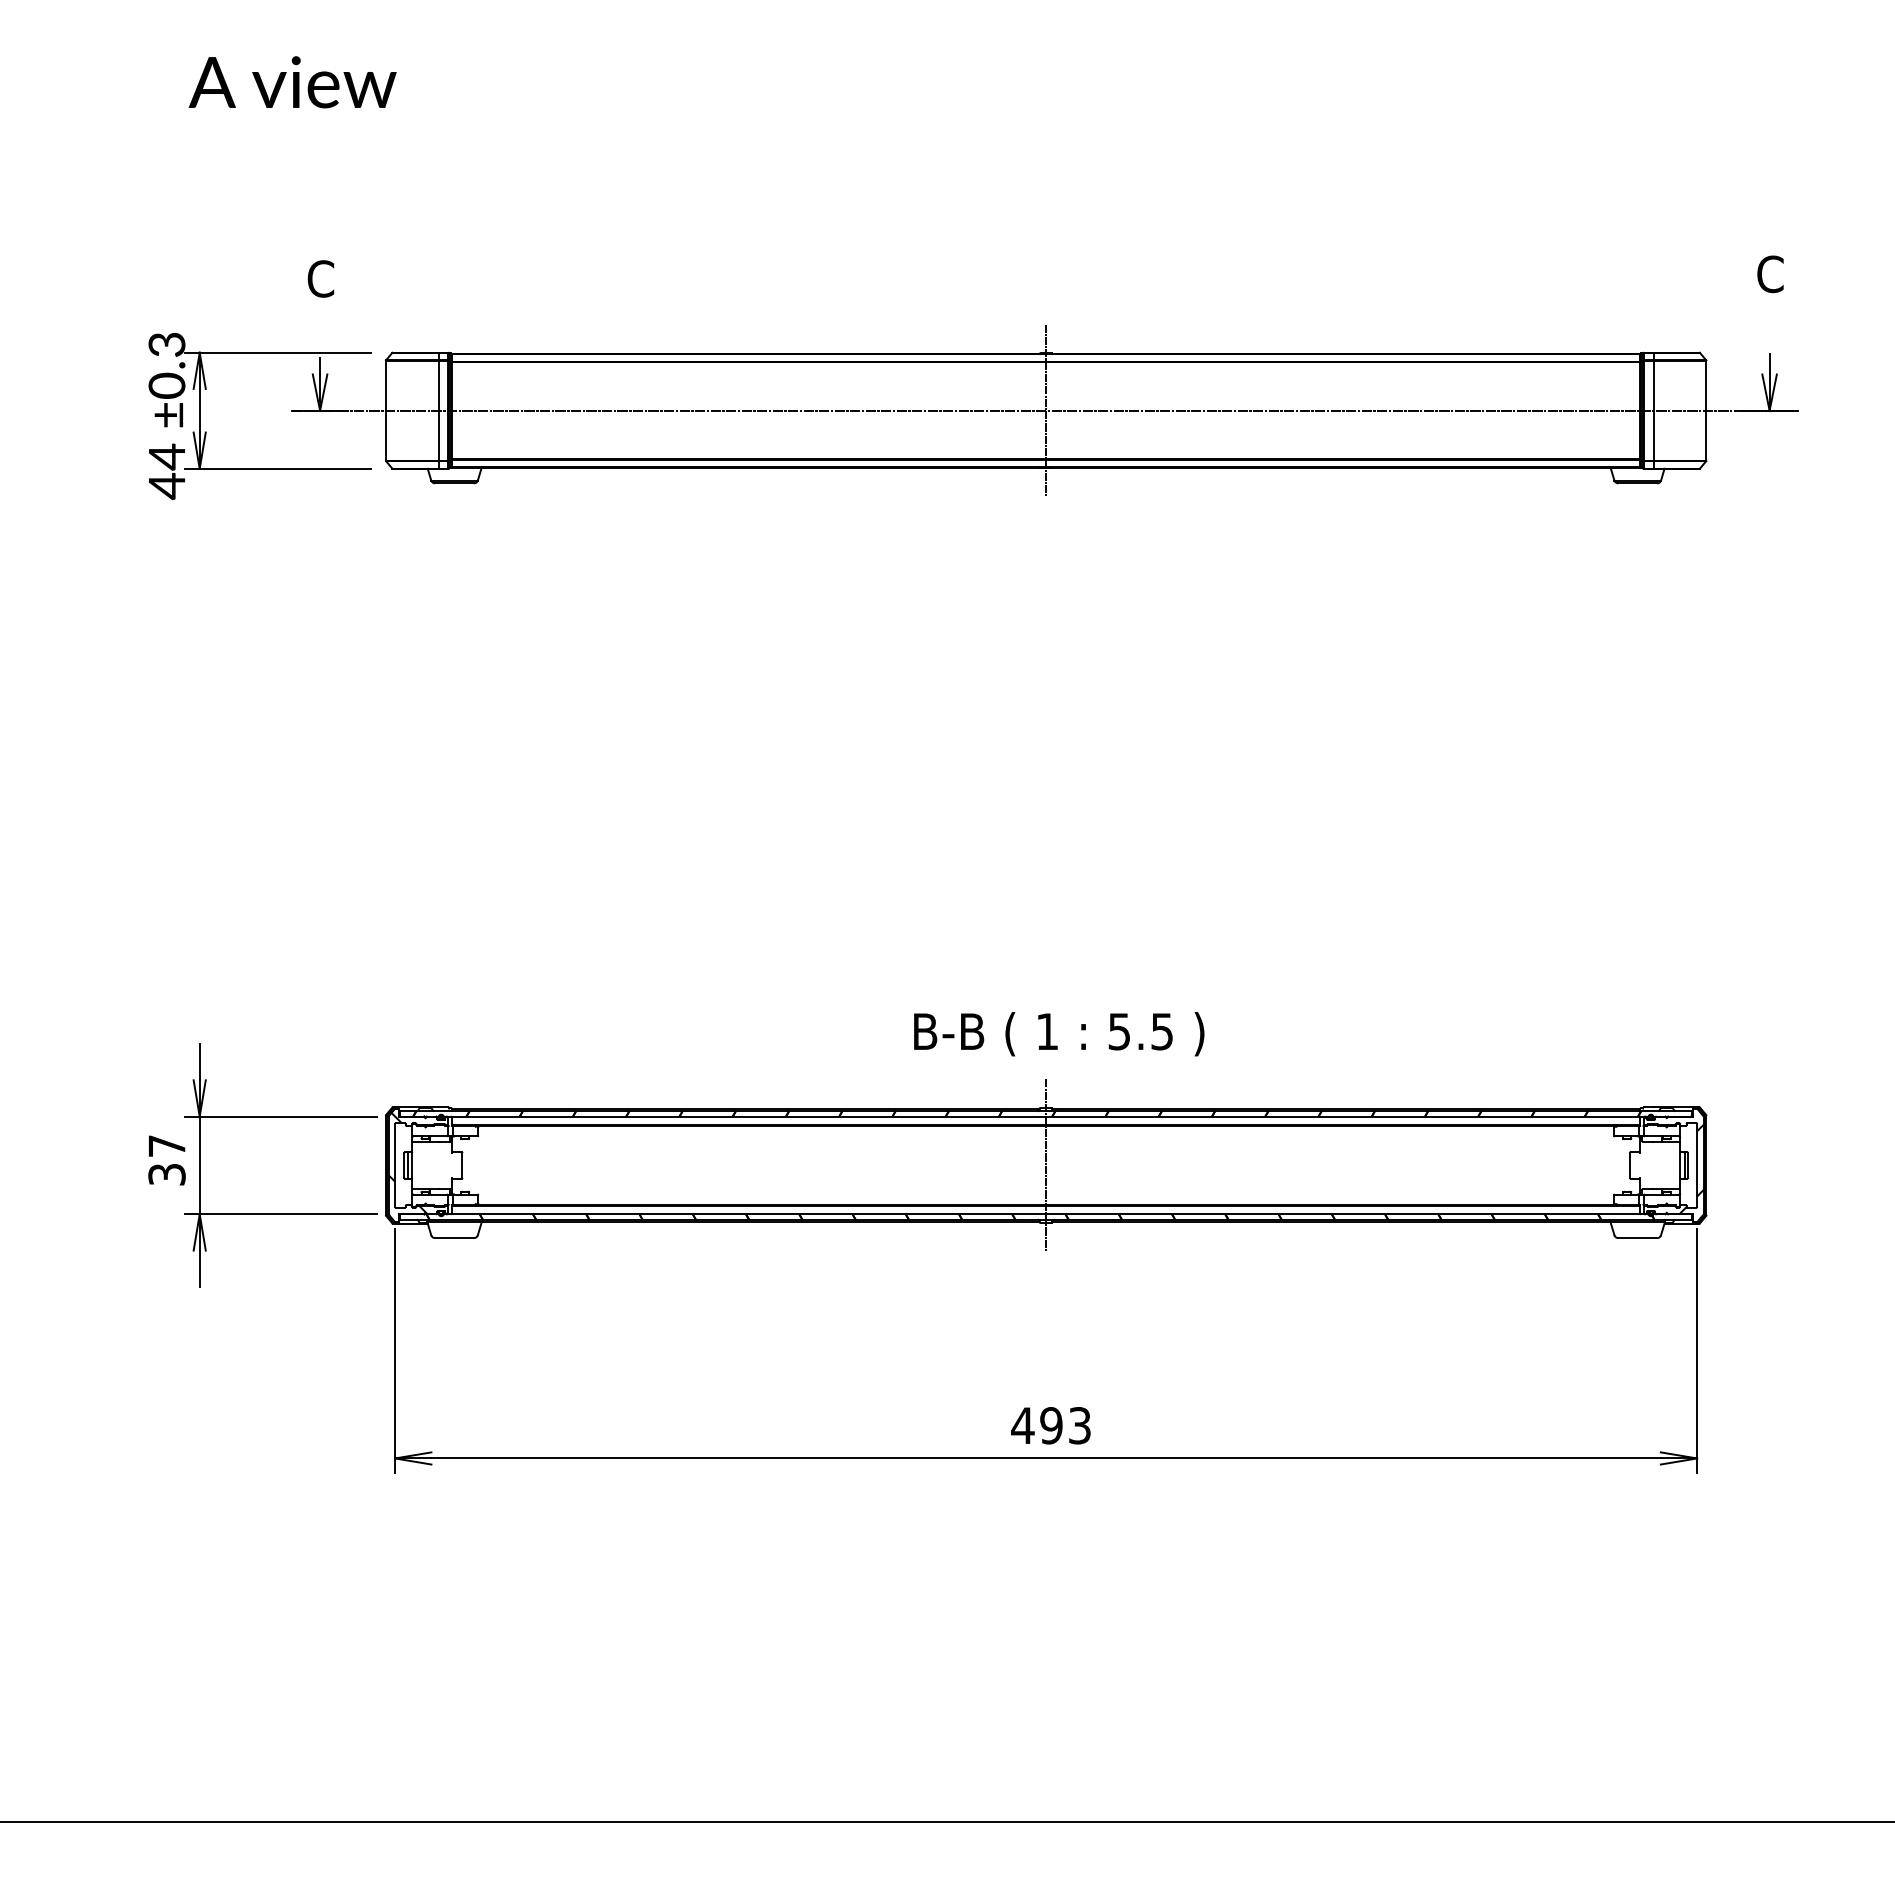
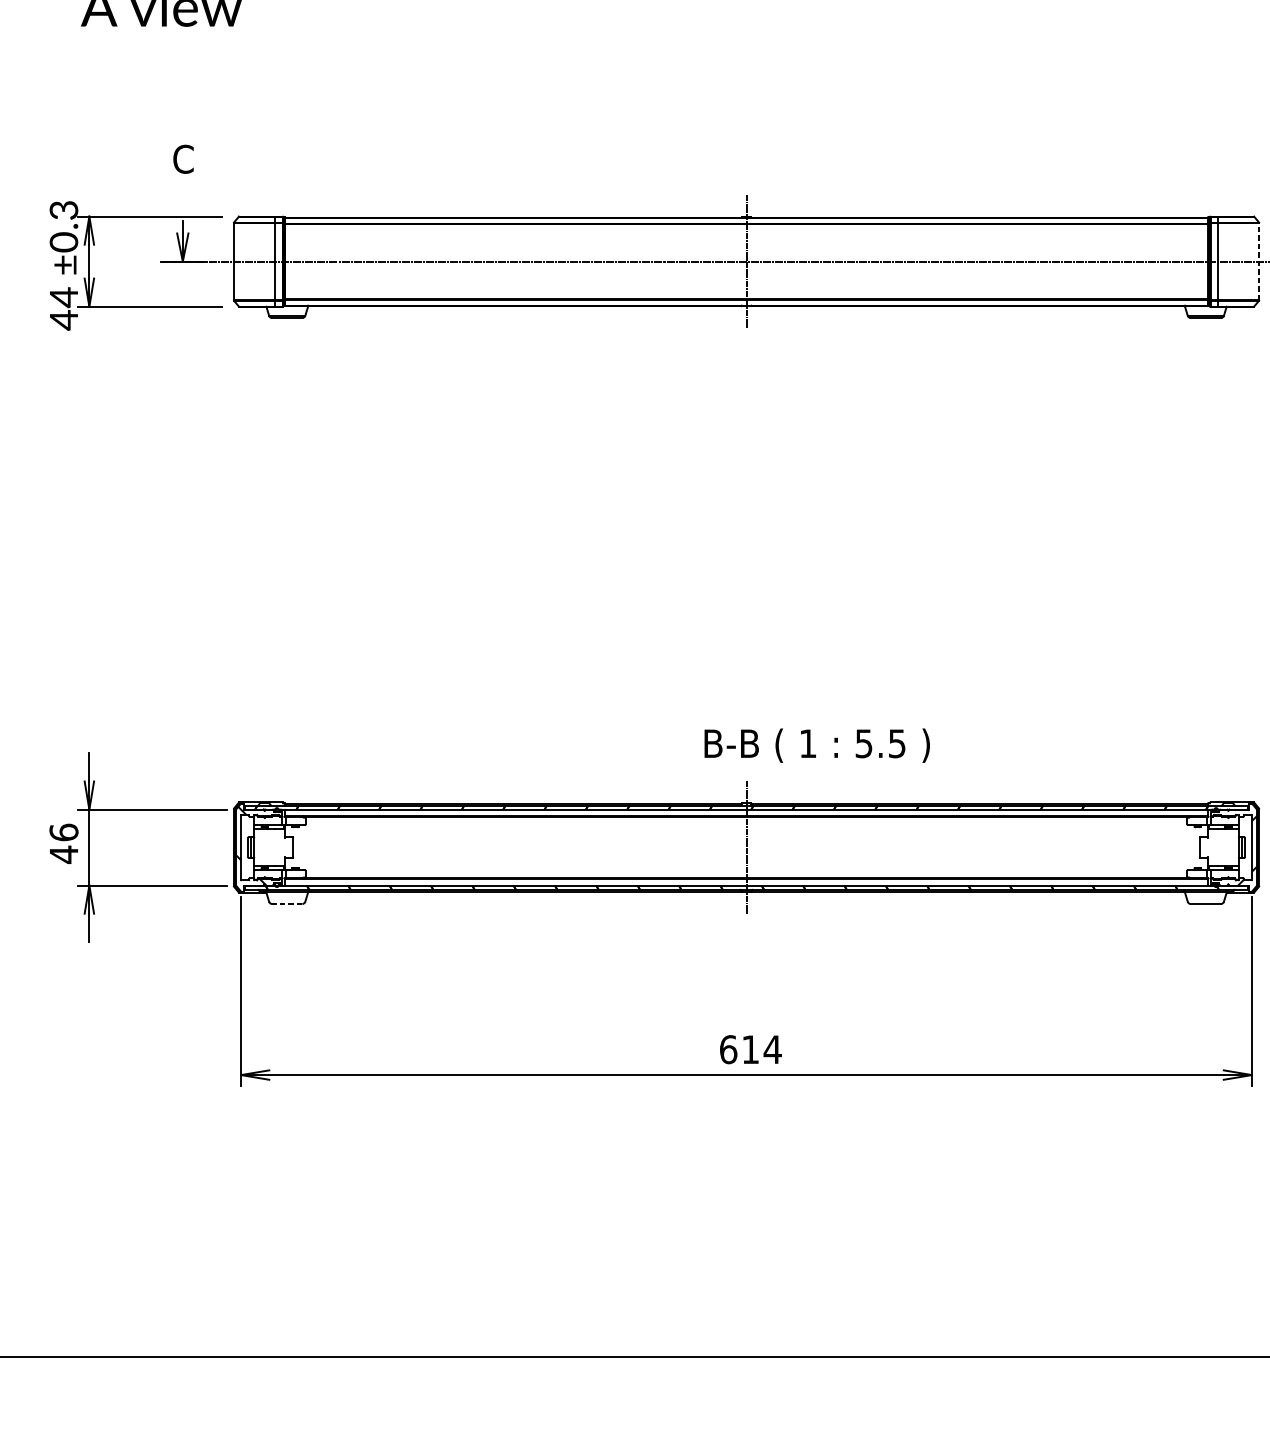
line: (1706, 410) -> (1259, 261), solid -> dashed
text: (1059, 1034) -> (817, 745), moved
text: (166, 1160) -> (63, 843), 37 -> 46
line: (454, 1238) -> (287, 904), solid -> dashed
text: (1051, 1425) -> (750, 1049), 493 -> 614

